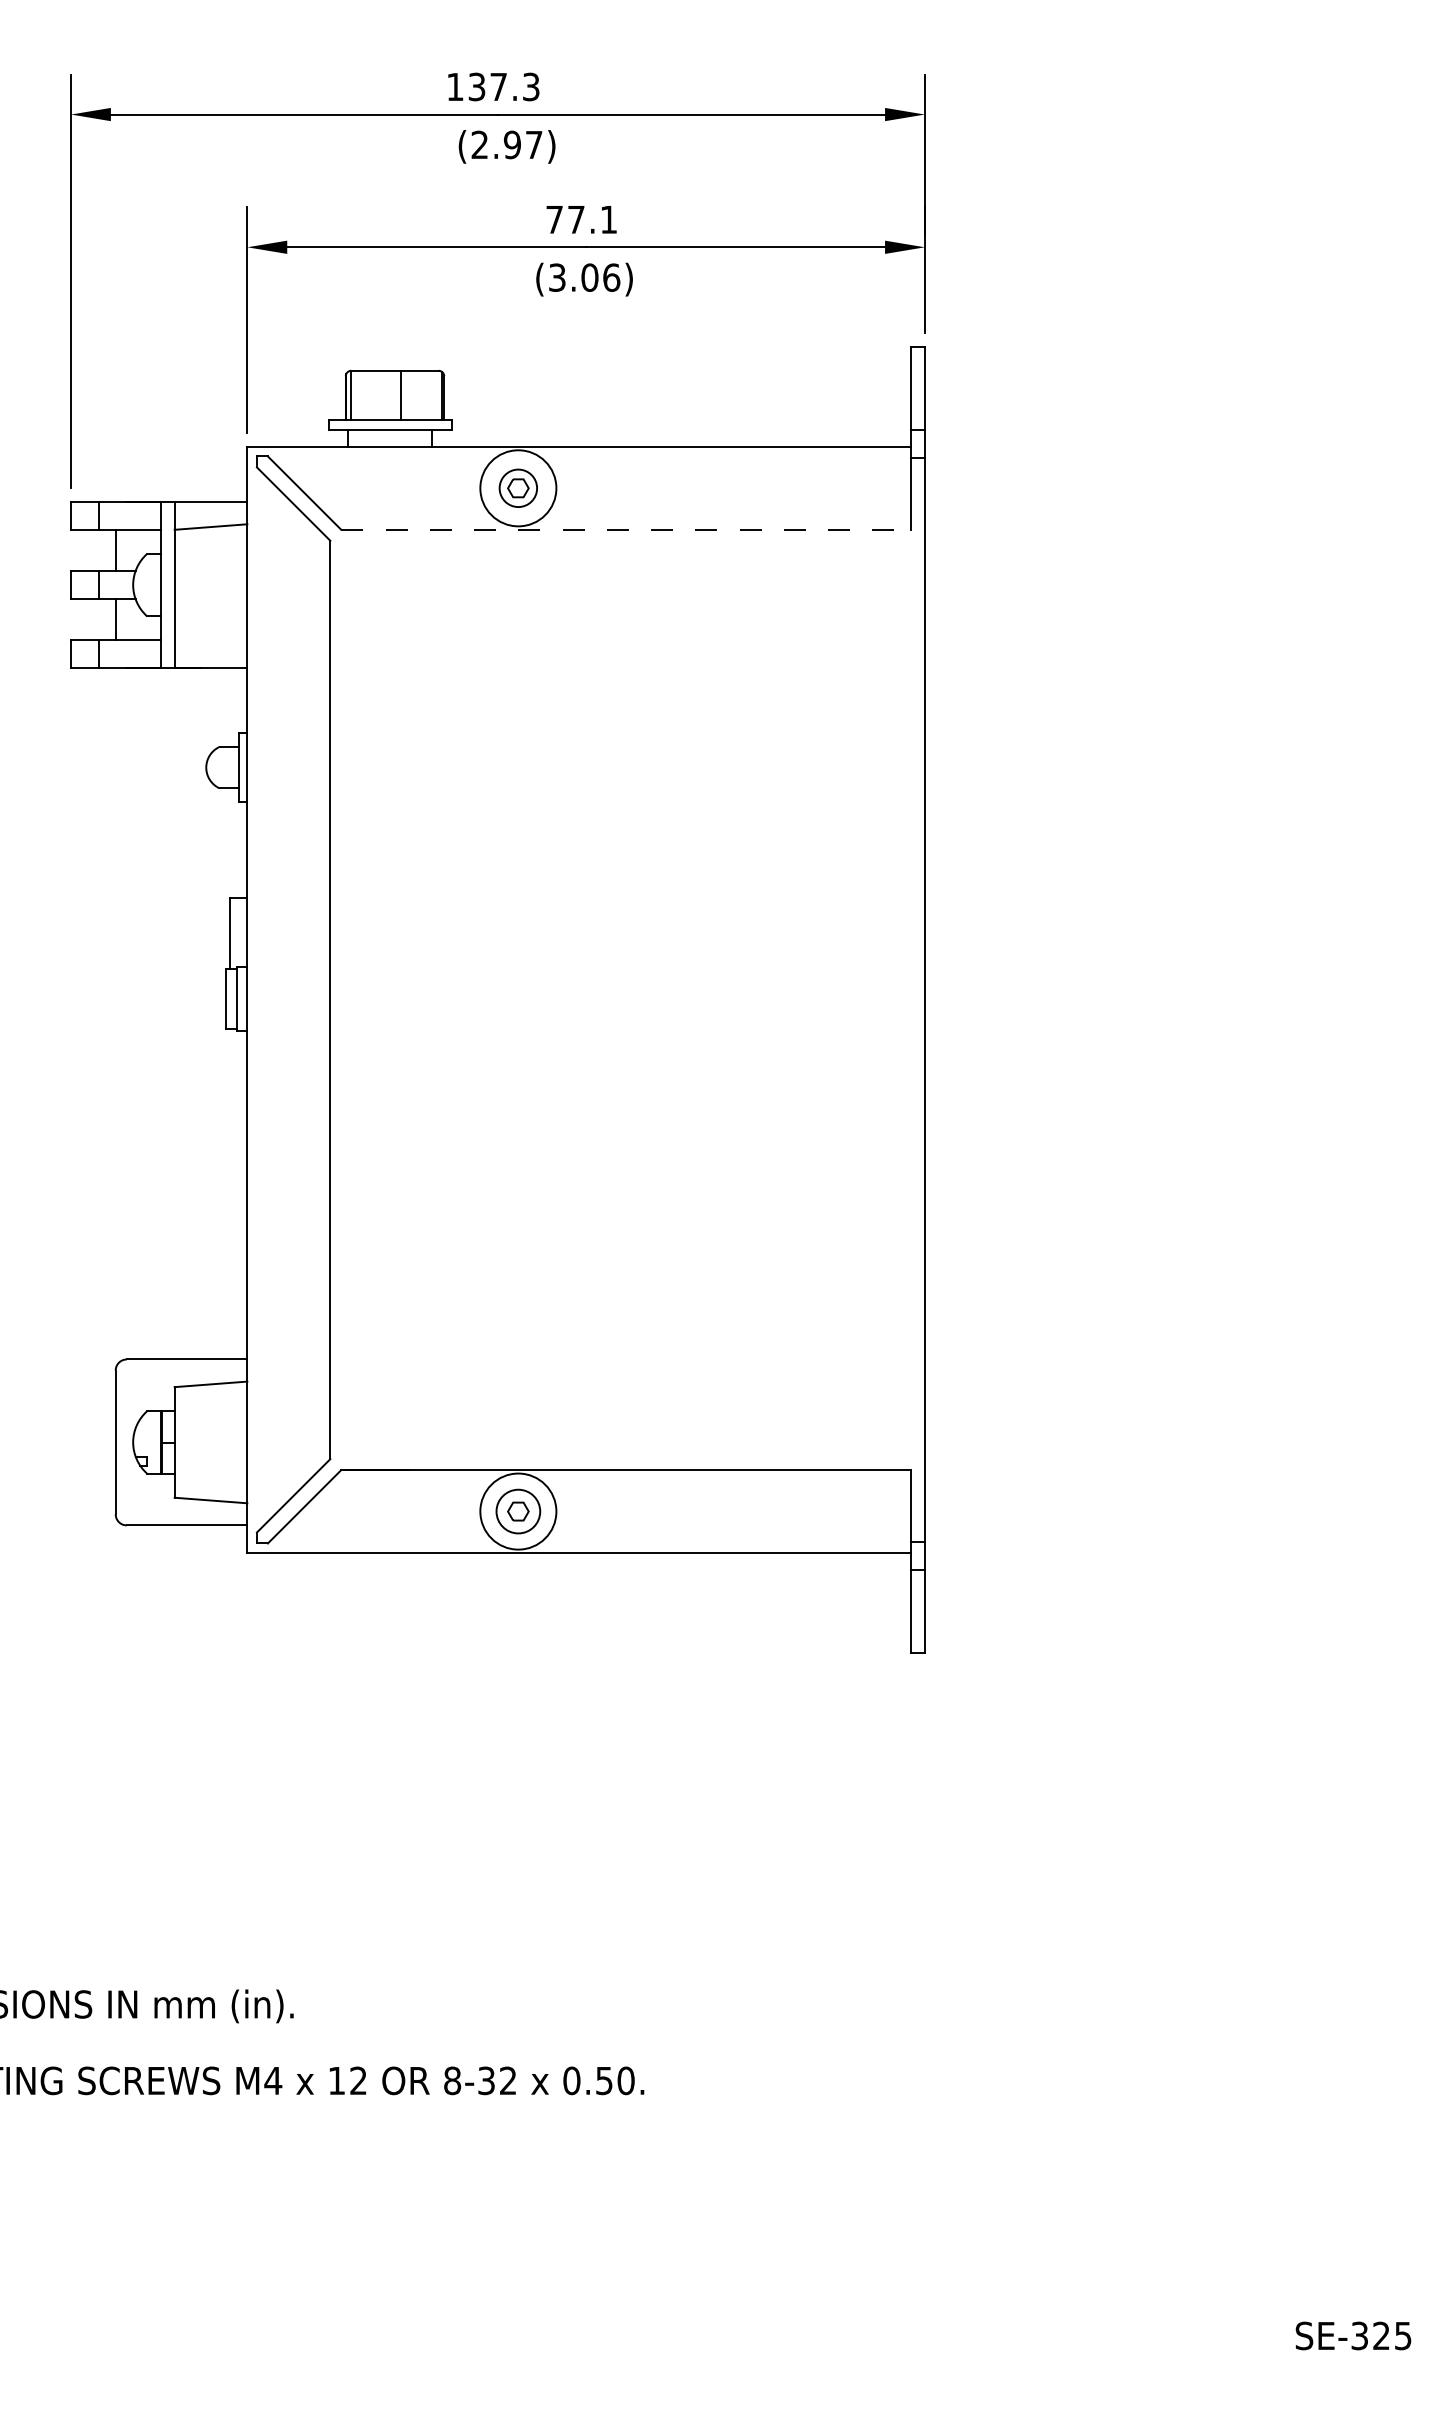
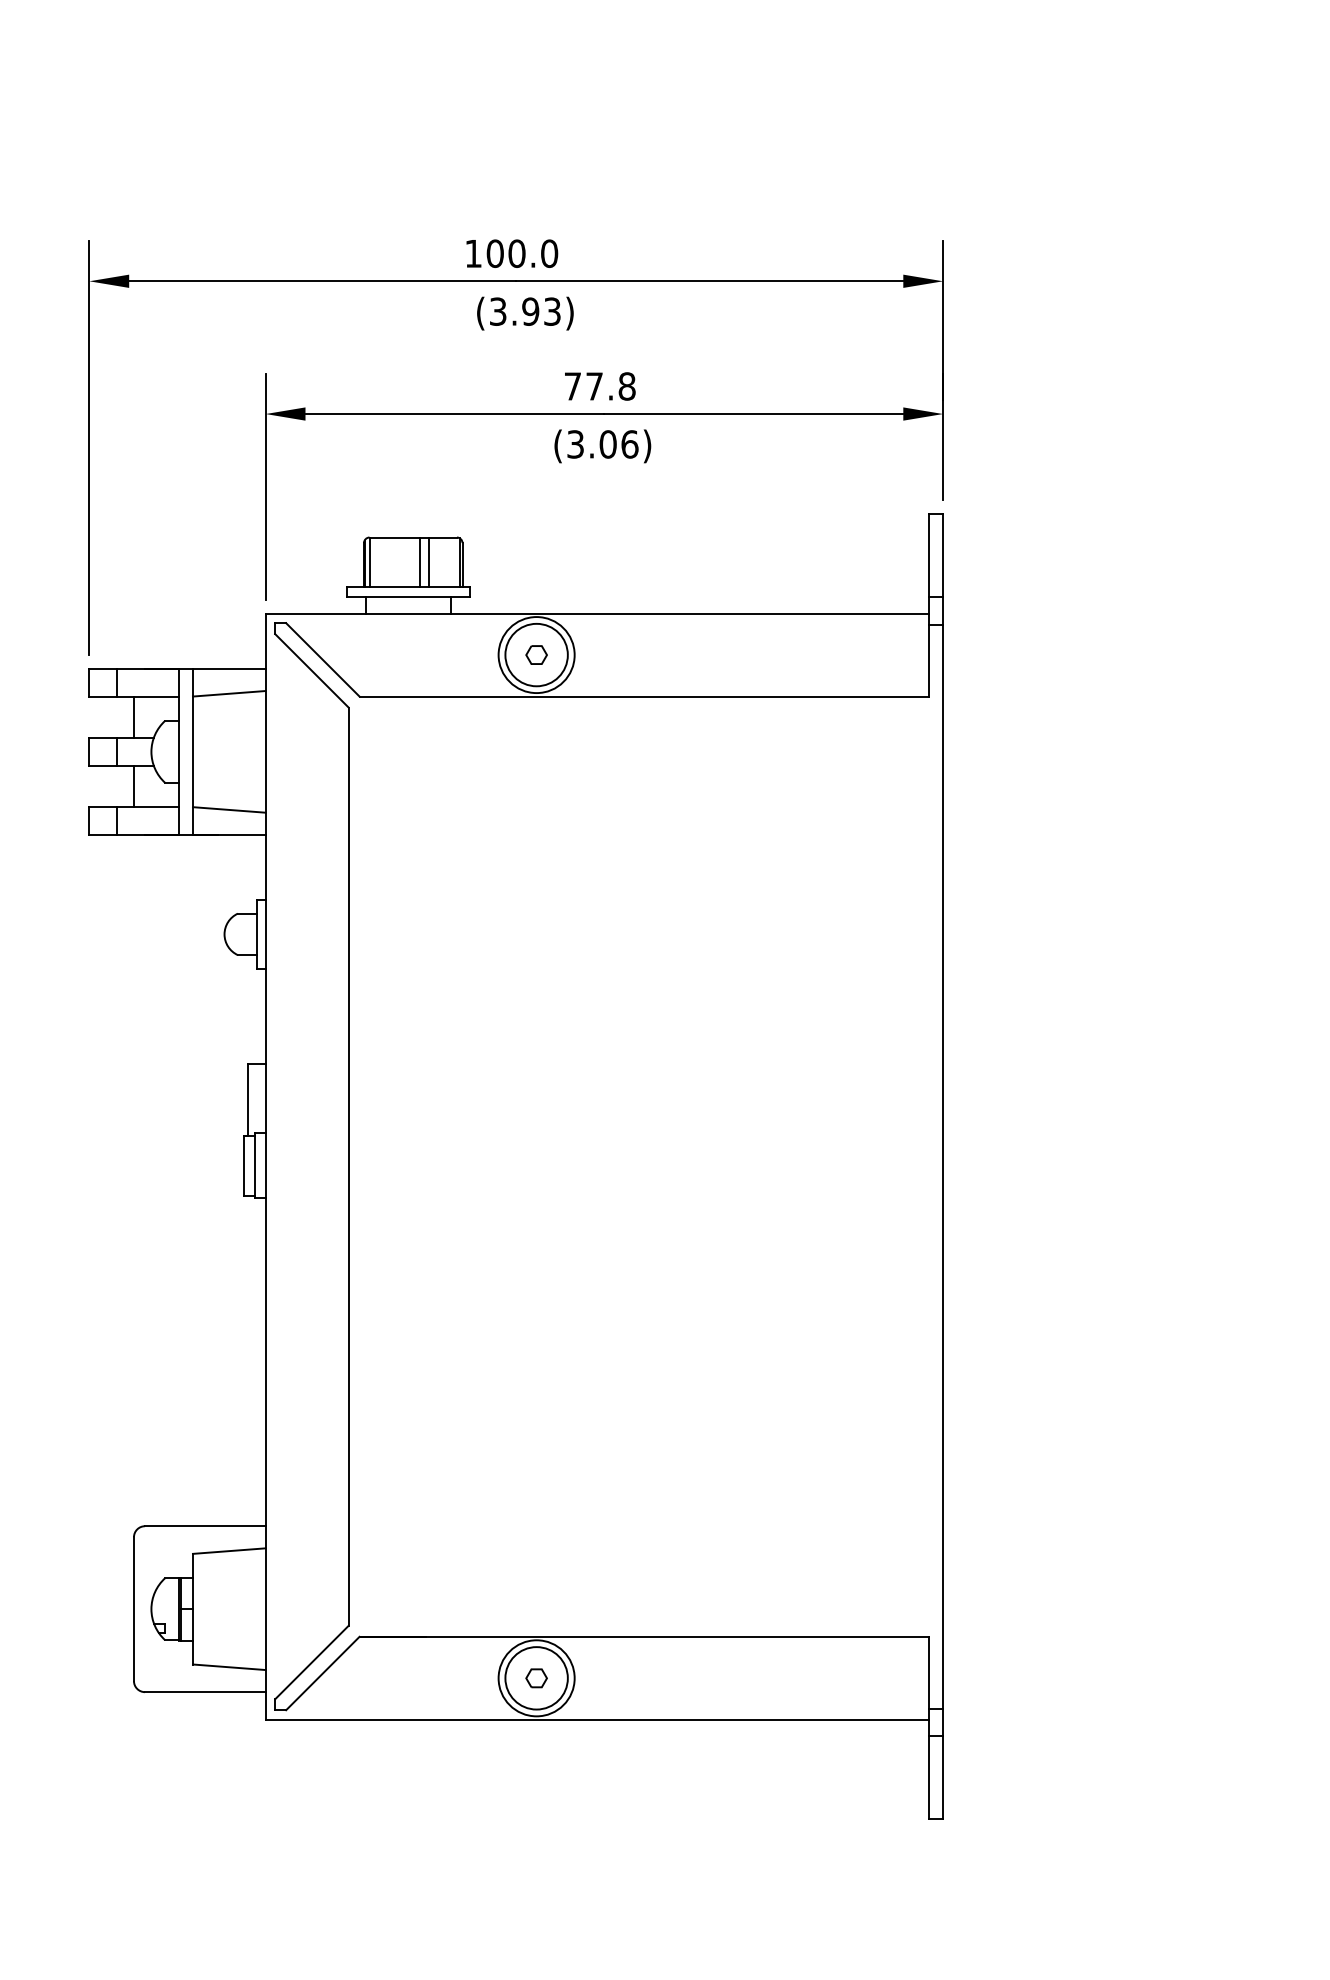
text: (503, 86) -> (521, 253), 137.3 -> 100.0
text: (506, 144) -> (524, 311), (2.97) -> (3.93)
text: (608, 219) -> (626, 386), 77.1 -> 77.8
line: (410, 394) -> (428, 561), added
circle: (518, 488) -> (536, 655), size x1.67
line: (626, 529) -> (644, 696), dashed -> solid
line: (210, 642) -> (228, 809), added
circle: (518, 1511) -> (536, 1678), size x1.43

